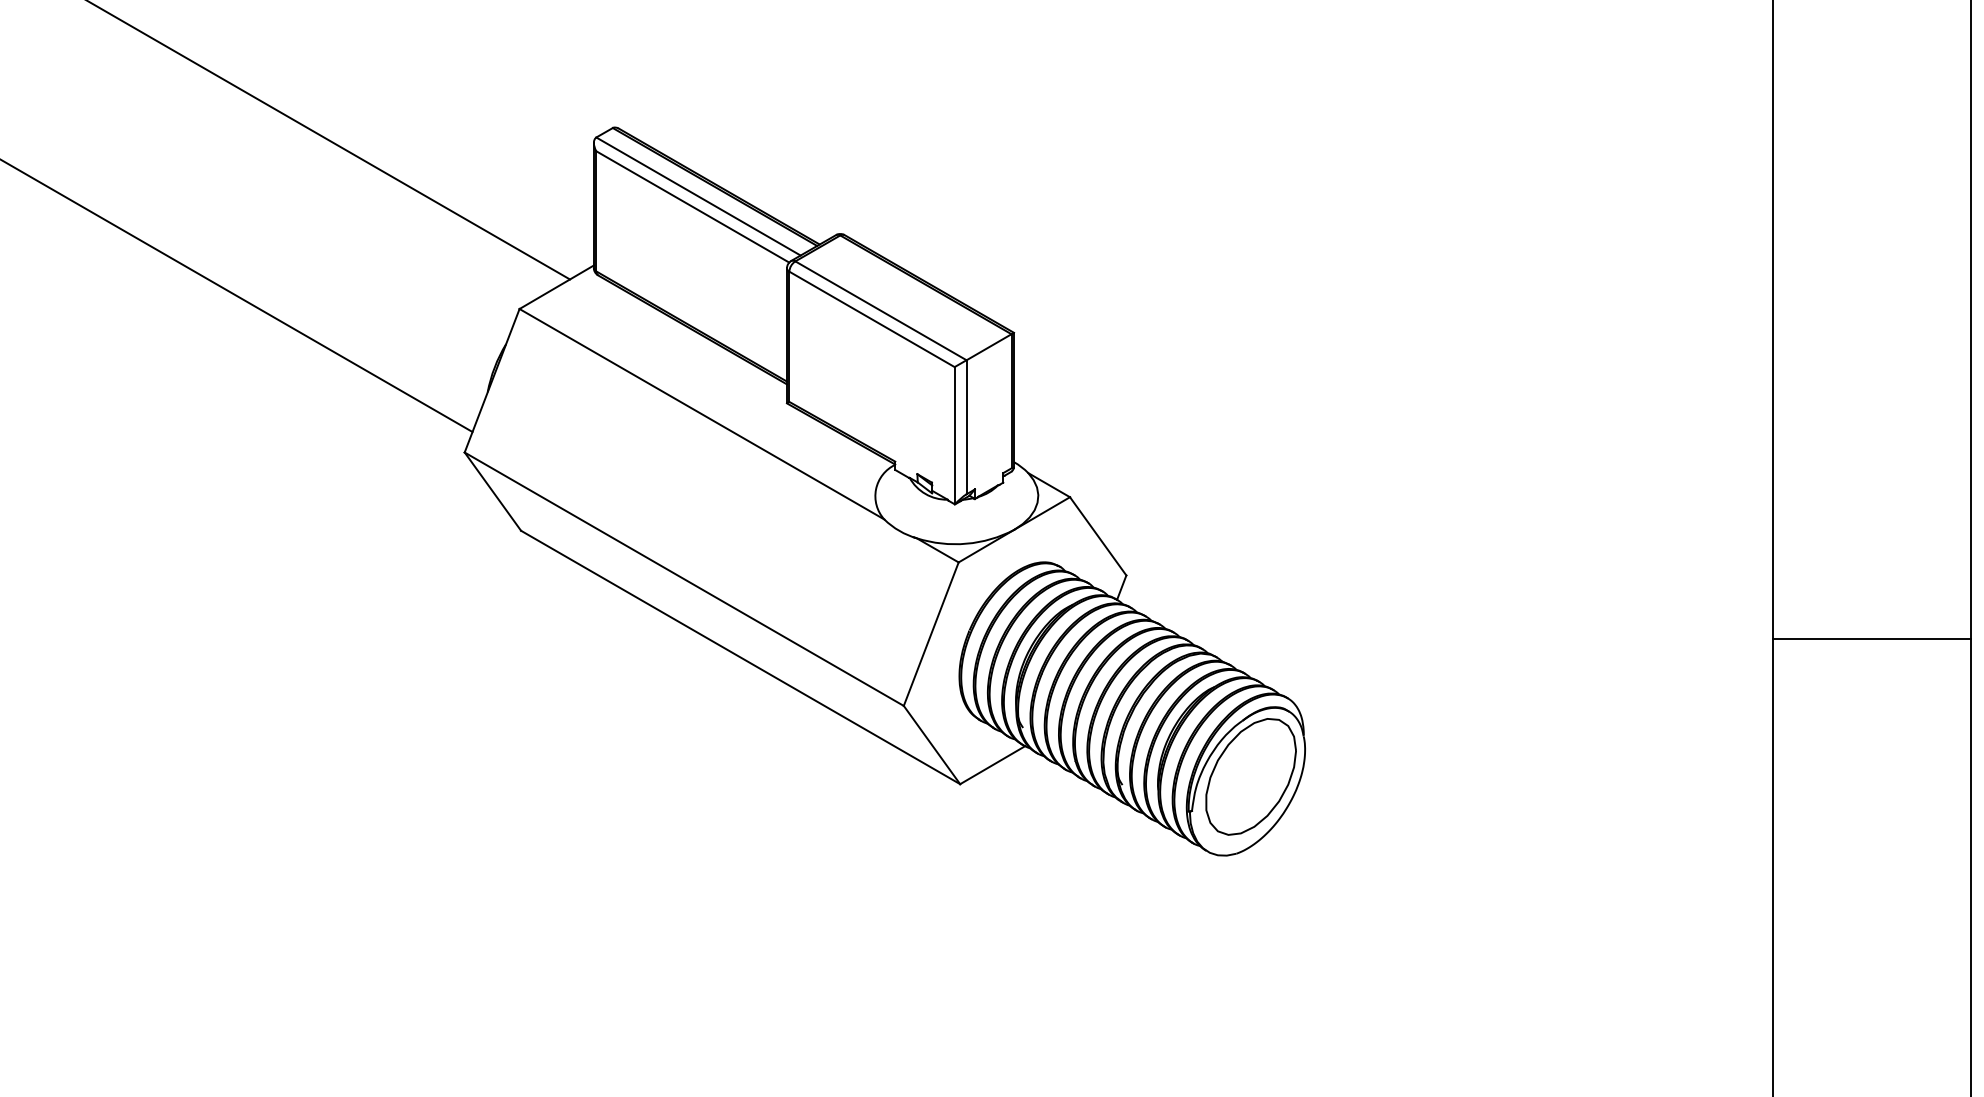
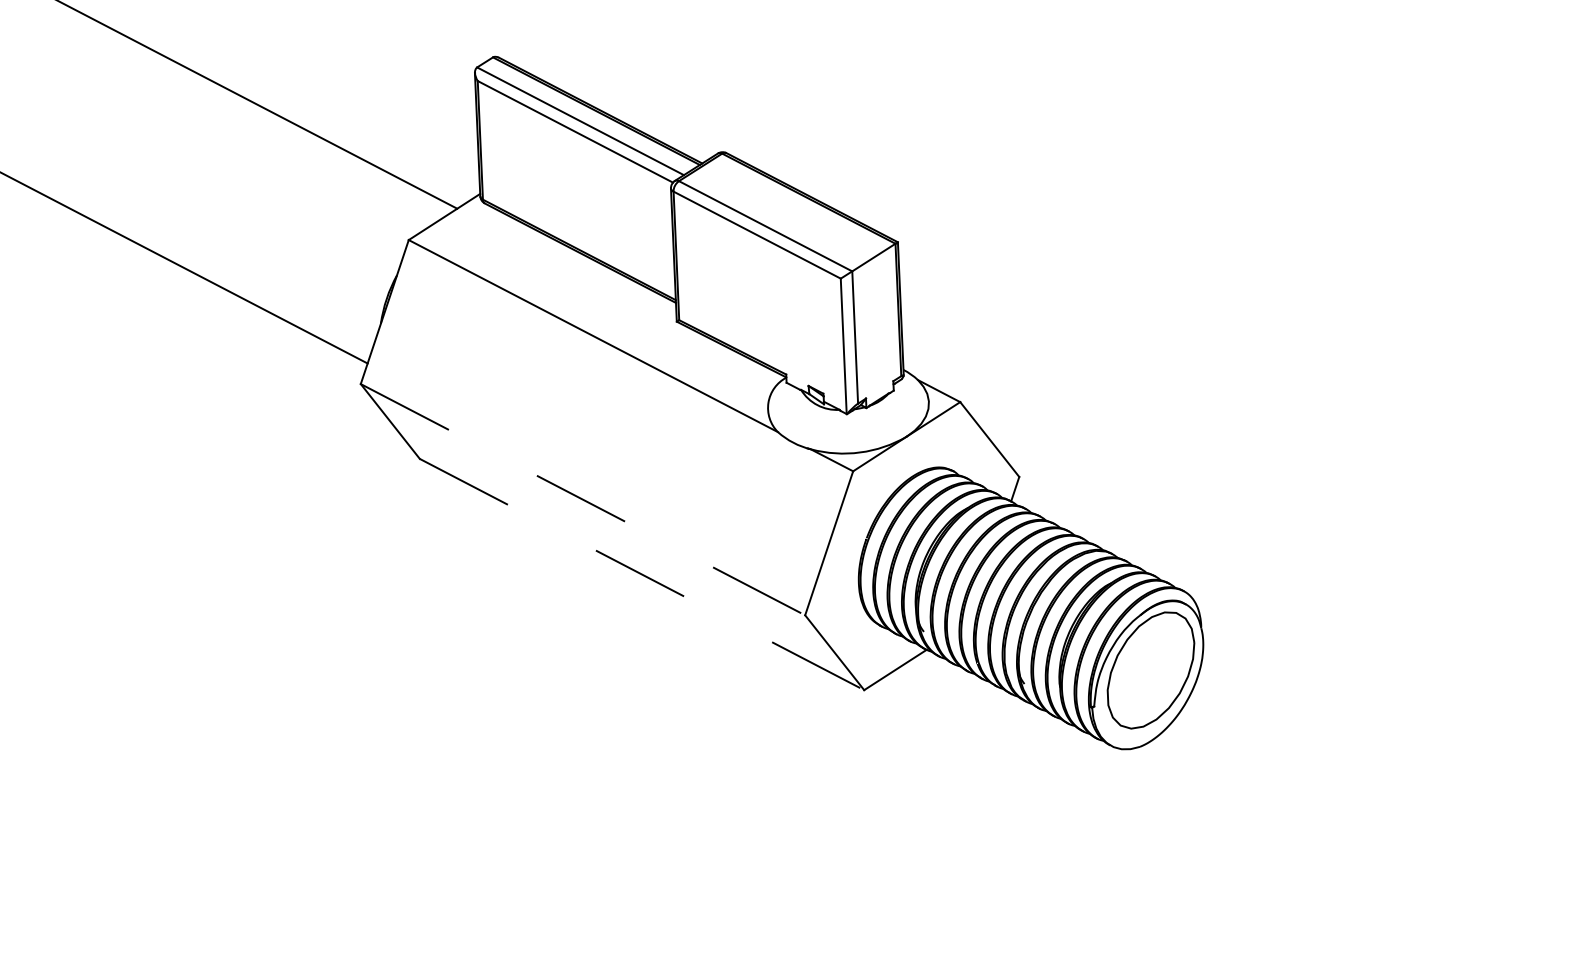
line: (684, 579) -> (583, 499), solid -> dashed
line: (741, 657) -> (642, 574), solid -> dashed

